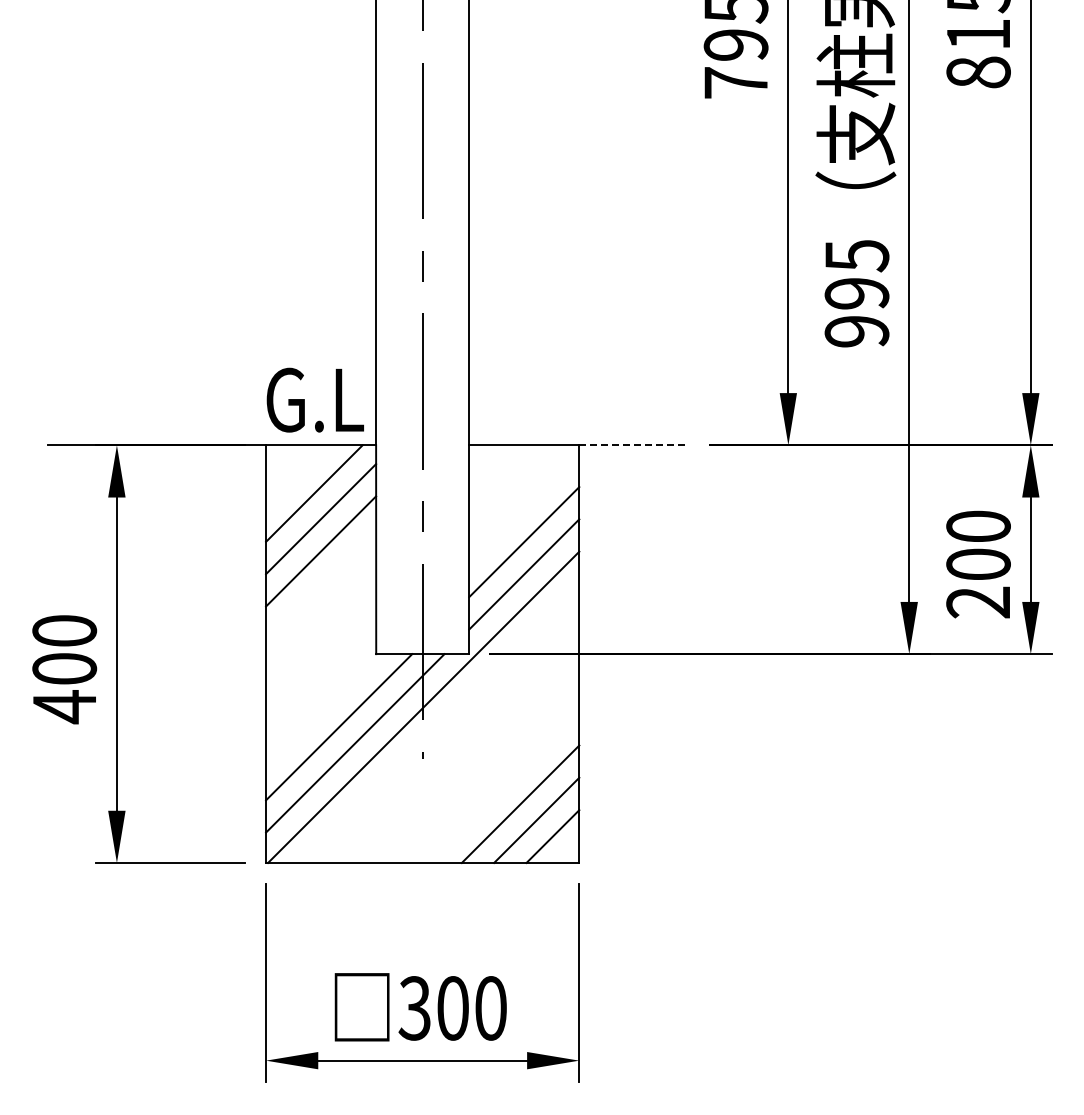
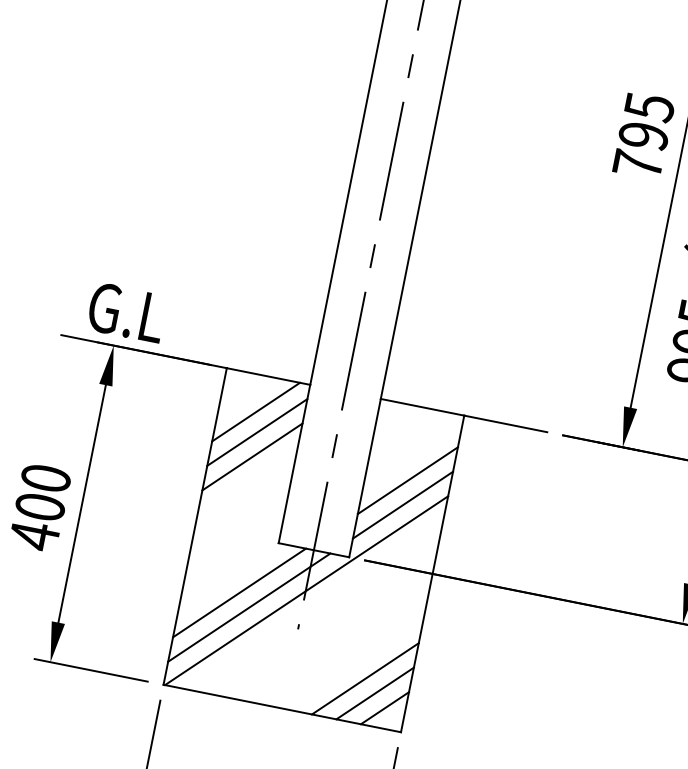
text: (314, 399) -> (126, 312), moved
line: (634, 445) -> (506, 424), dashed -> solid

